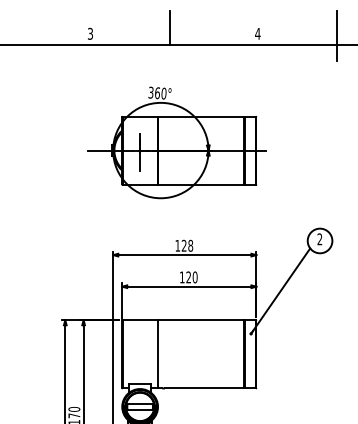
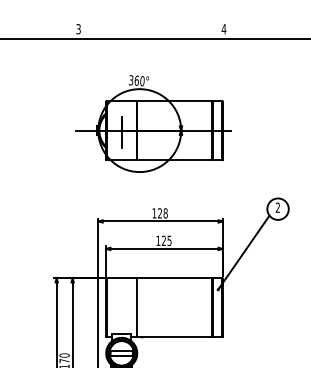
line: (169, 27) -> (147, 23), removed
line: (336, 36) -> (292, 31), removed
text: (195, 277) -> (169, 240), 120 -> 125

